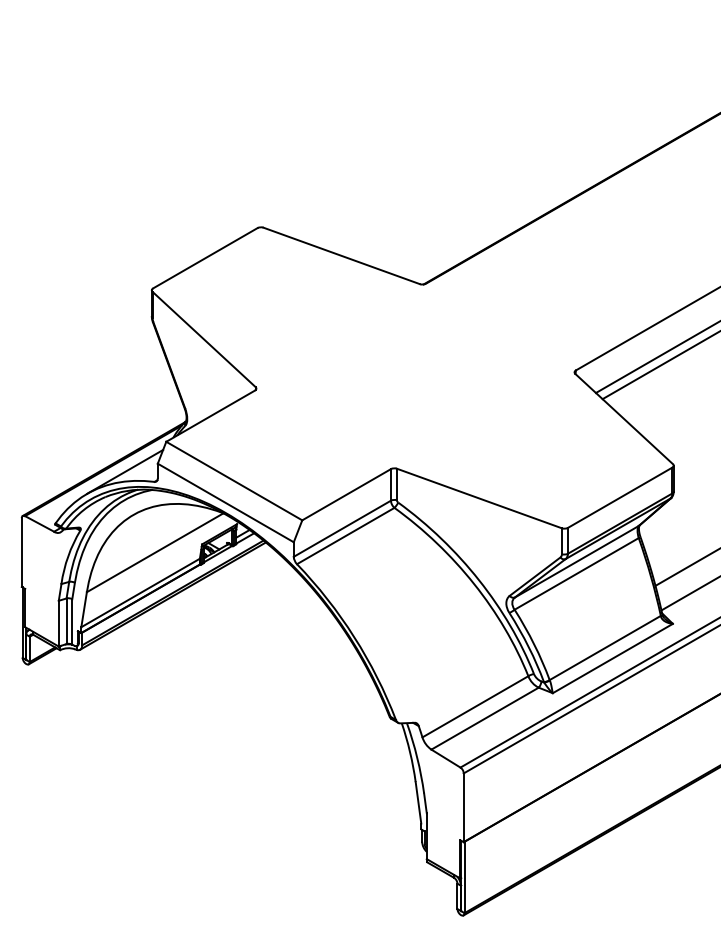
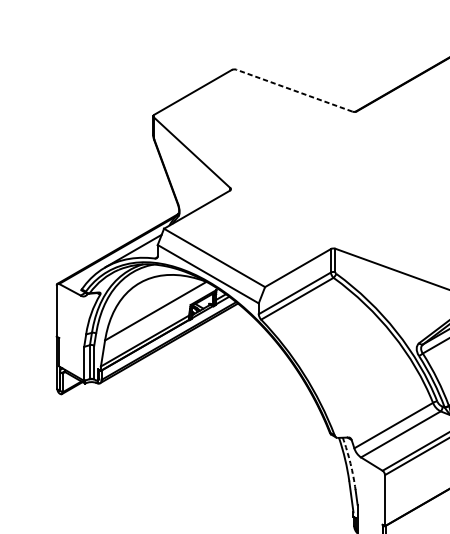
line: (341, 255) -> (294, 90), solid -> dashed
arc: (417, 757) -> (350, 463), solid -> dashed

